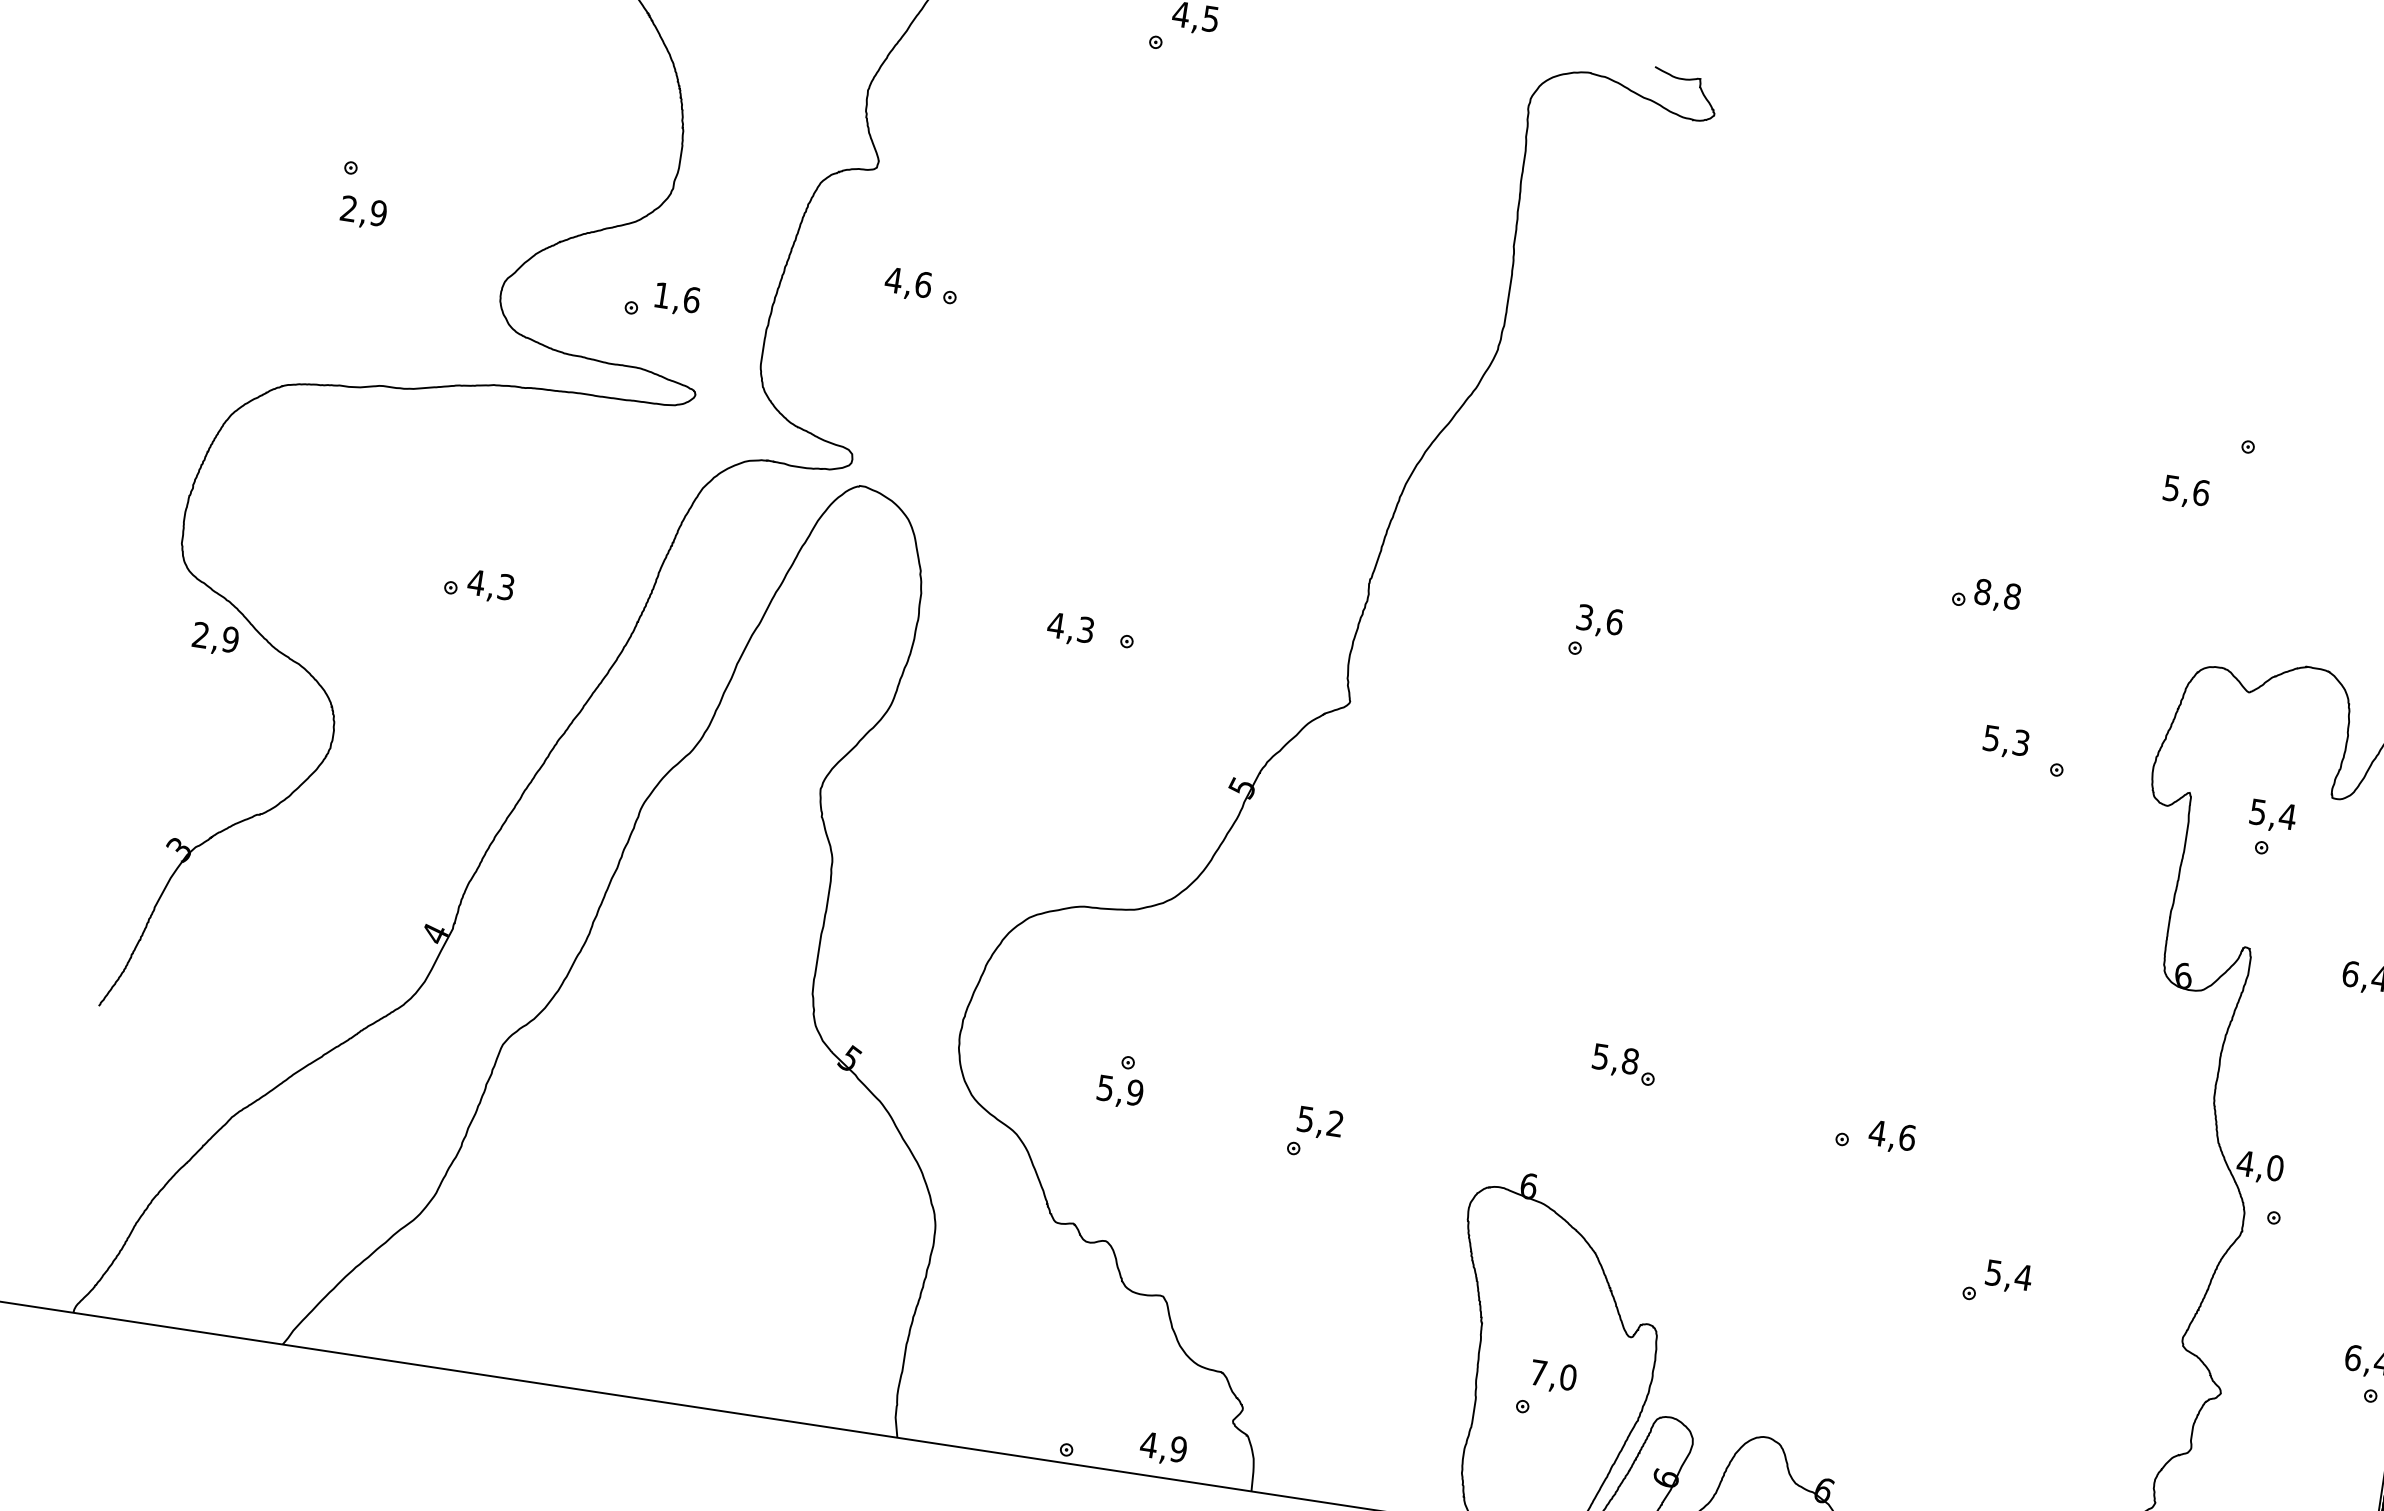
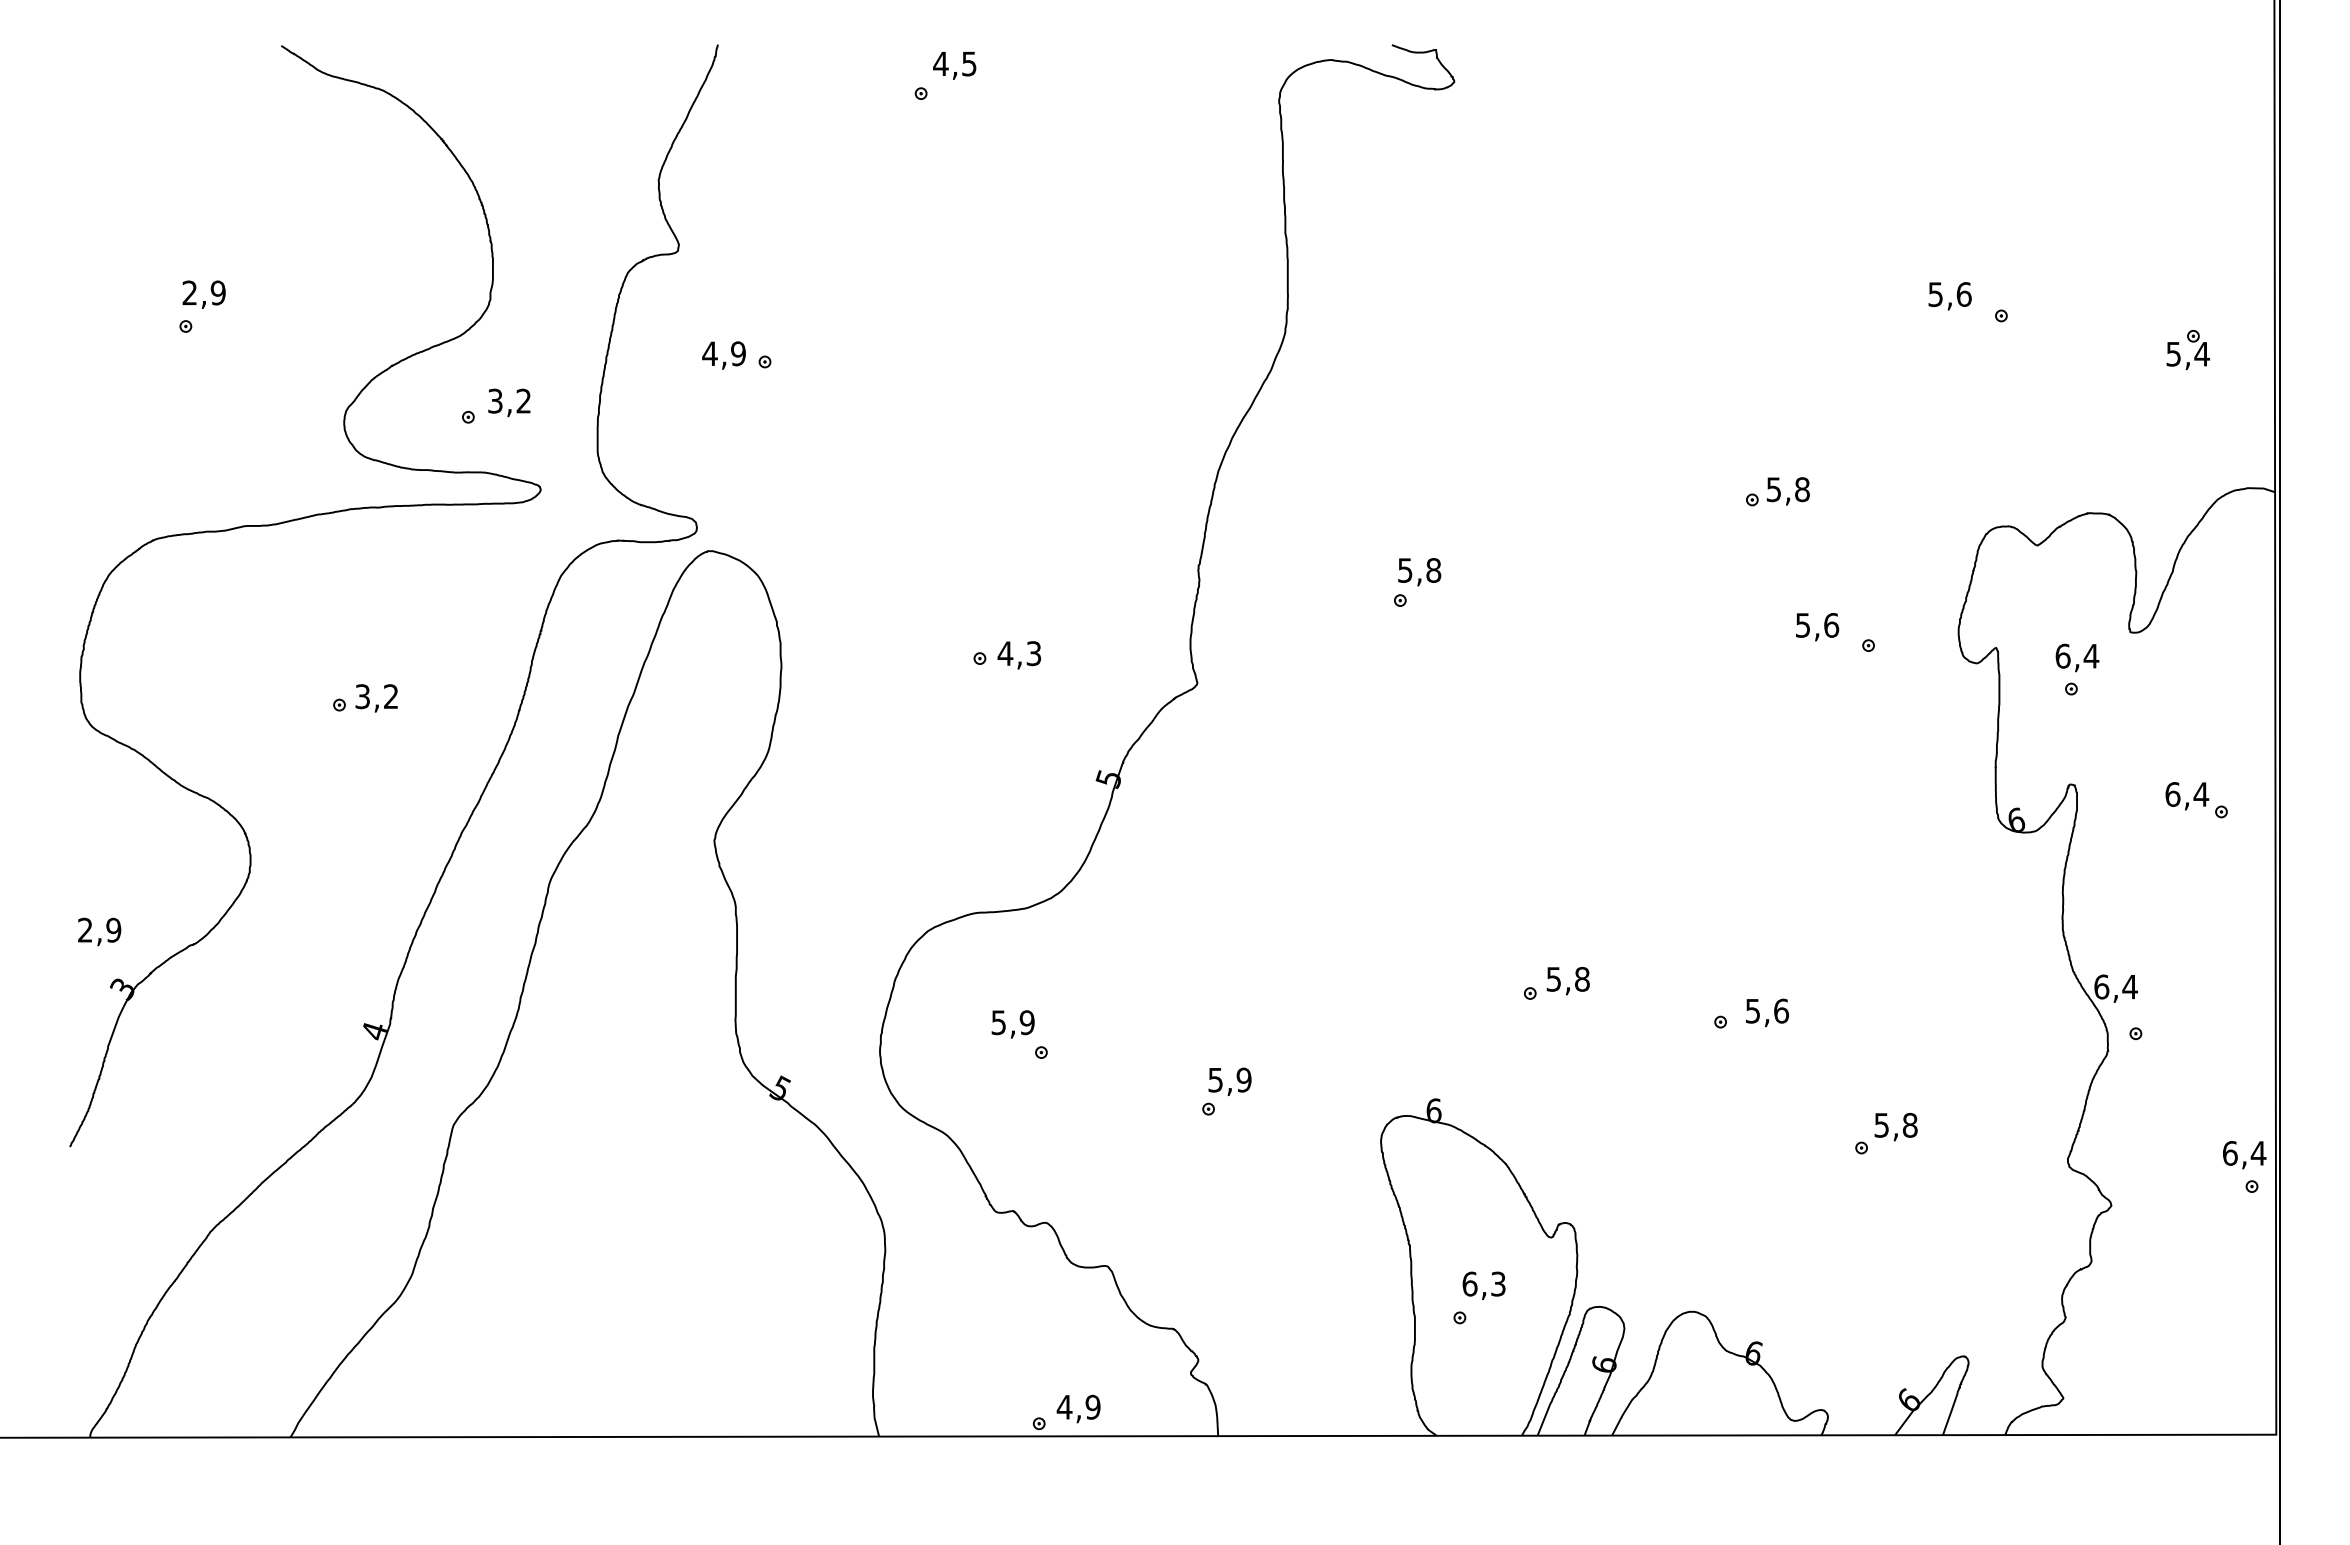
text: (362, 212) -> (203, 294), moved
text: (923, 284) -> (738, 353), 4,6 -> 4,9
text: (677, 296) -> (509, 400), 1,6 -> 3,2
text: (2185, 492) -> (1949, 296), moved
text: (490, 584) -> (376, 696), 4,3 -> 3,2
text: (1982, 591) -> (1773, 489), 8,8 -> 5,8
text: (1599, 619) -> (1419, 570), 3,6 -> 5,8
text: (1070, 629) -> (1019, 655), moved
text: (215, 638) -> (99, 931), moved
text: (2021, 743) -> (1831, 625), 5,3 -> 5,6
text: (2257, 811) -> (2062, 655), 5,4 -> 6,4
text: (1614, 1061) -> (1567, 981), moved
text: (1119, 1092) -> (1012, 1024), moved
text: (1334, 1123) -> (1243, 1079), 5,2 -> 5,9
text: (1877, 1133) -> (1752, 1011), 4,6 -> 5,6
text: (2260, 1165) -> (2115, 986), 4,0 -> 6,4
text: (2024, 1276) -> (1910, 1124), 5,4 -> 5,8
text: (1552, 1374) -> (1483, 1283), 7,0 -> 6,3
text: (1163, 1448) -> (1078, 1408), moved

